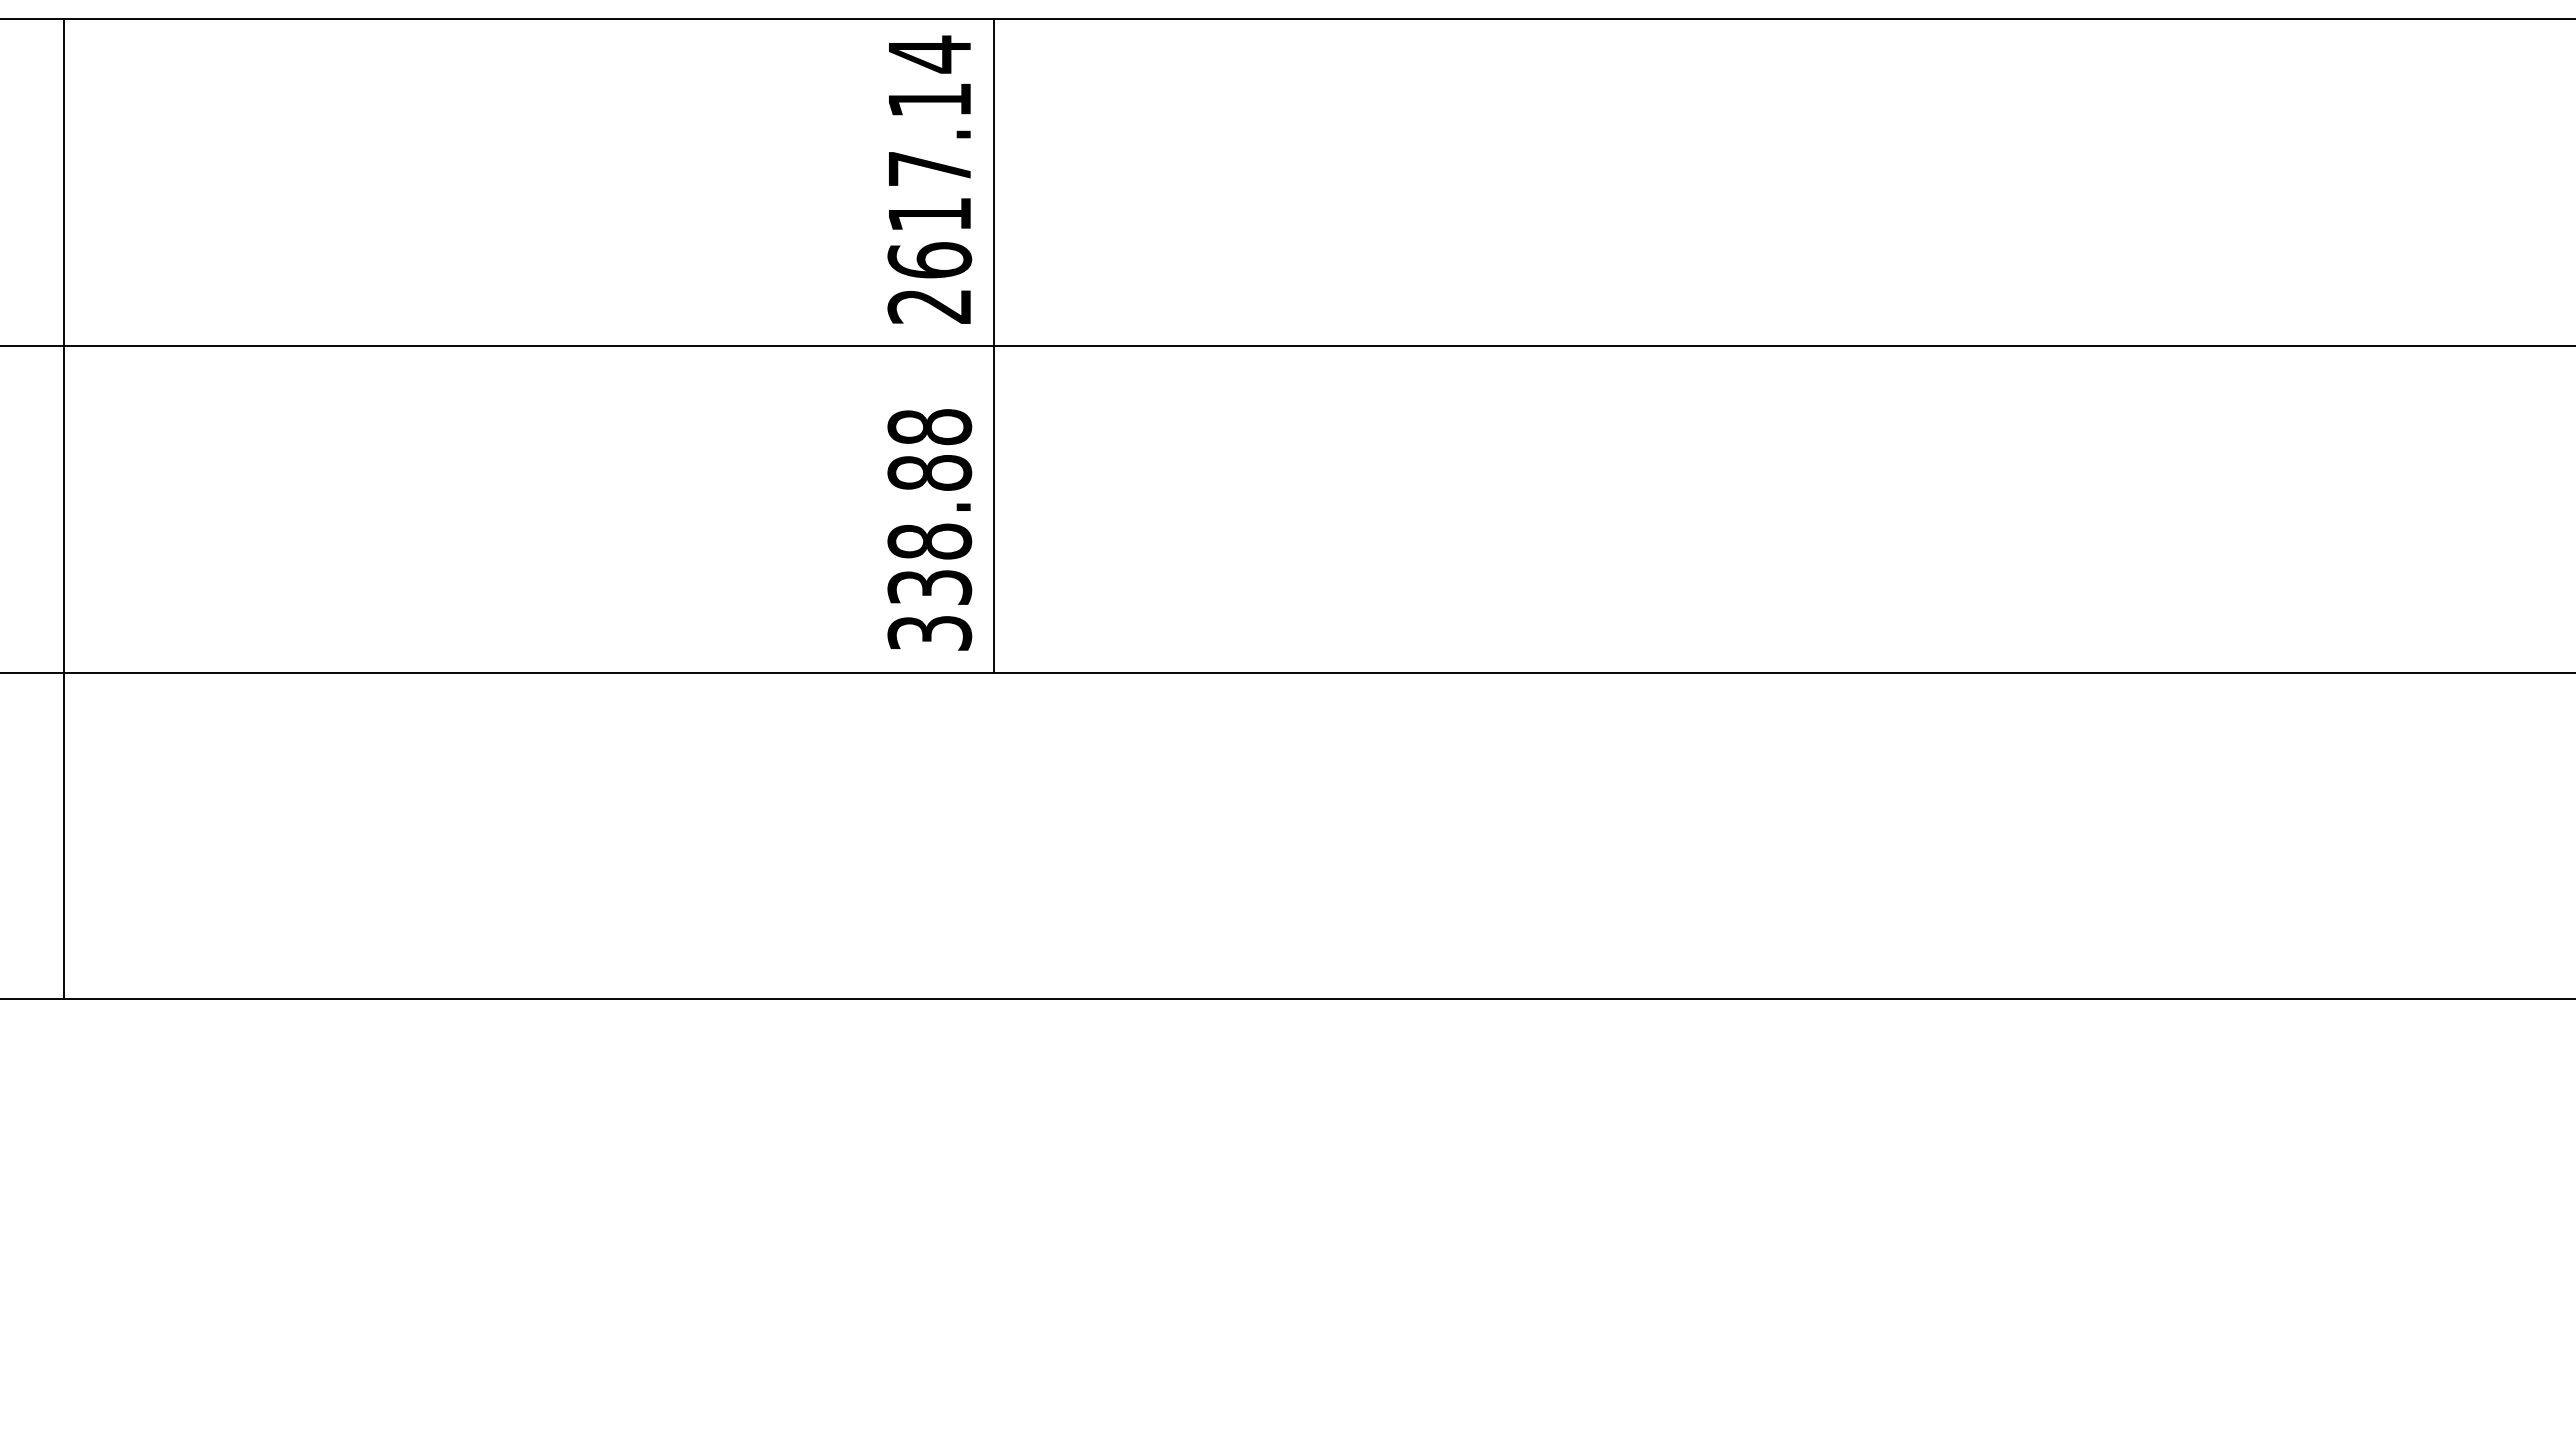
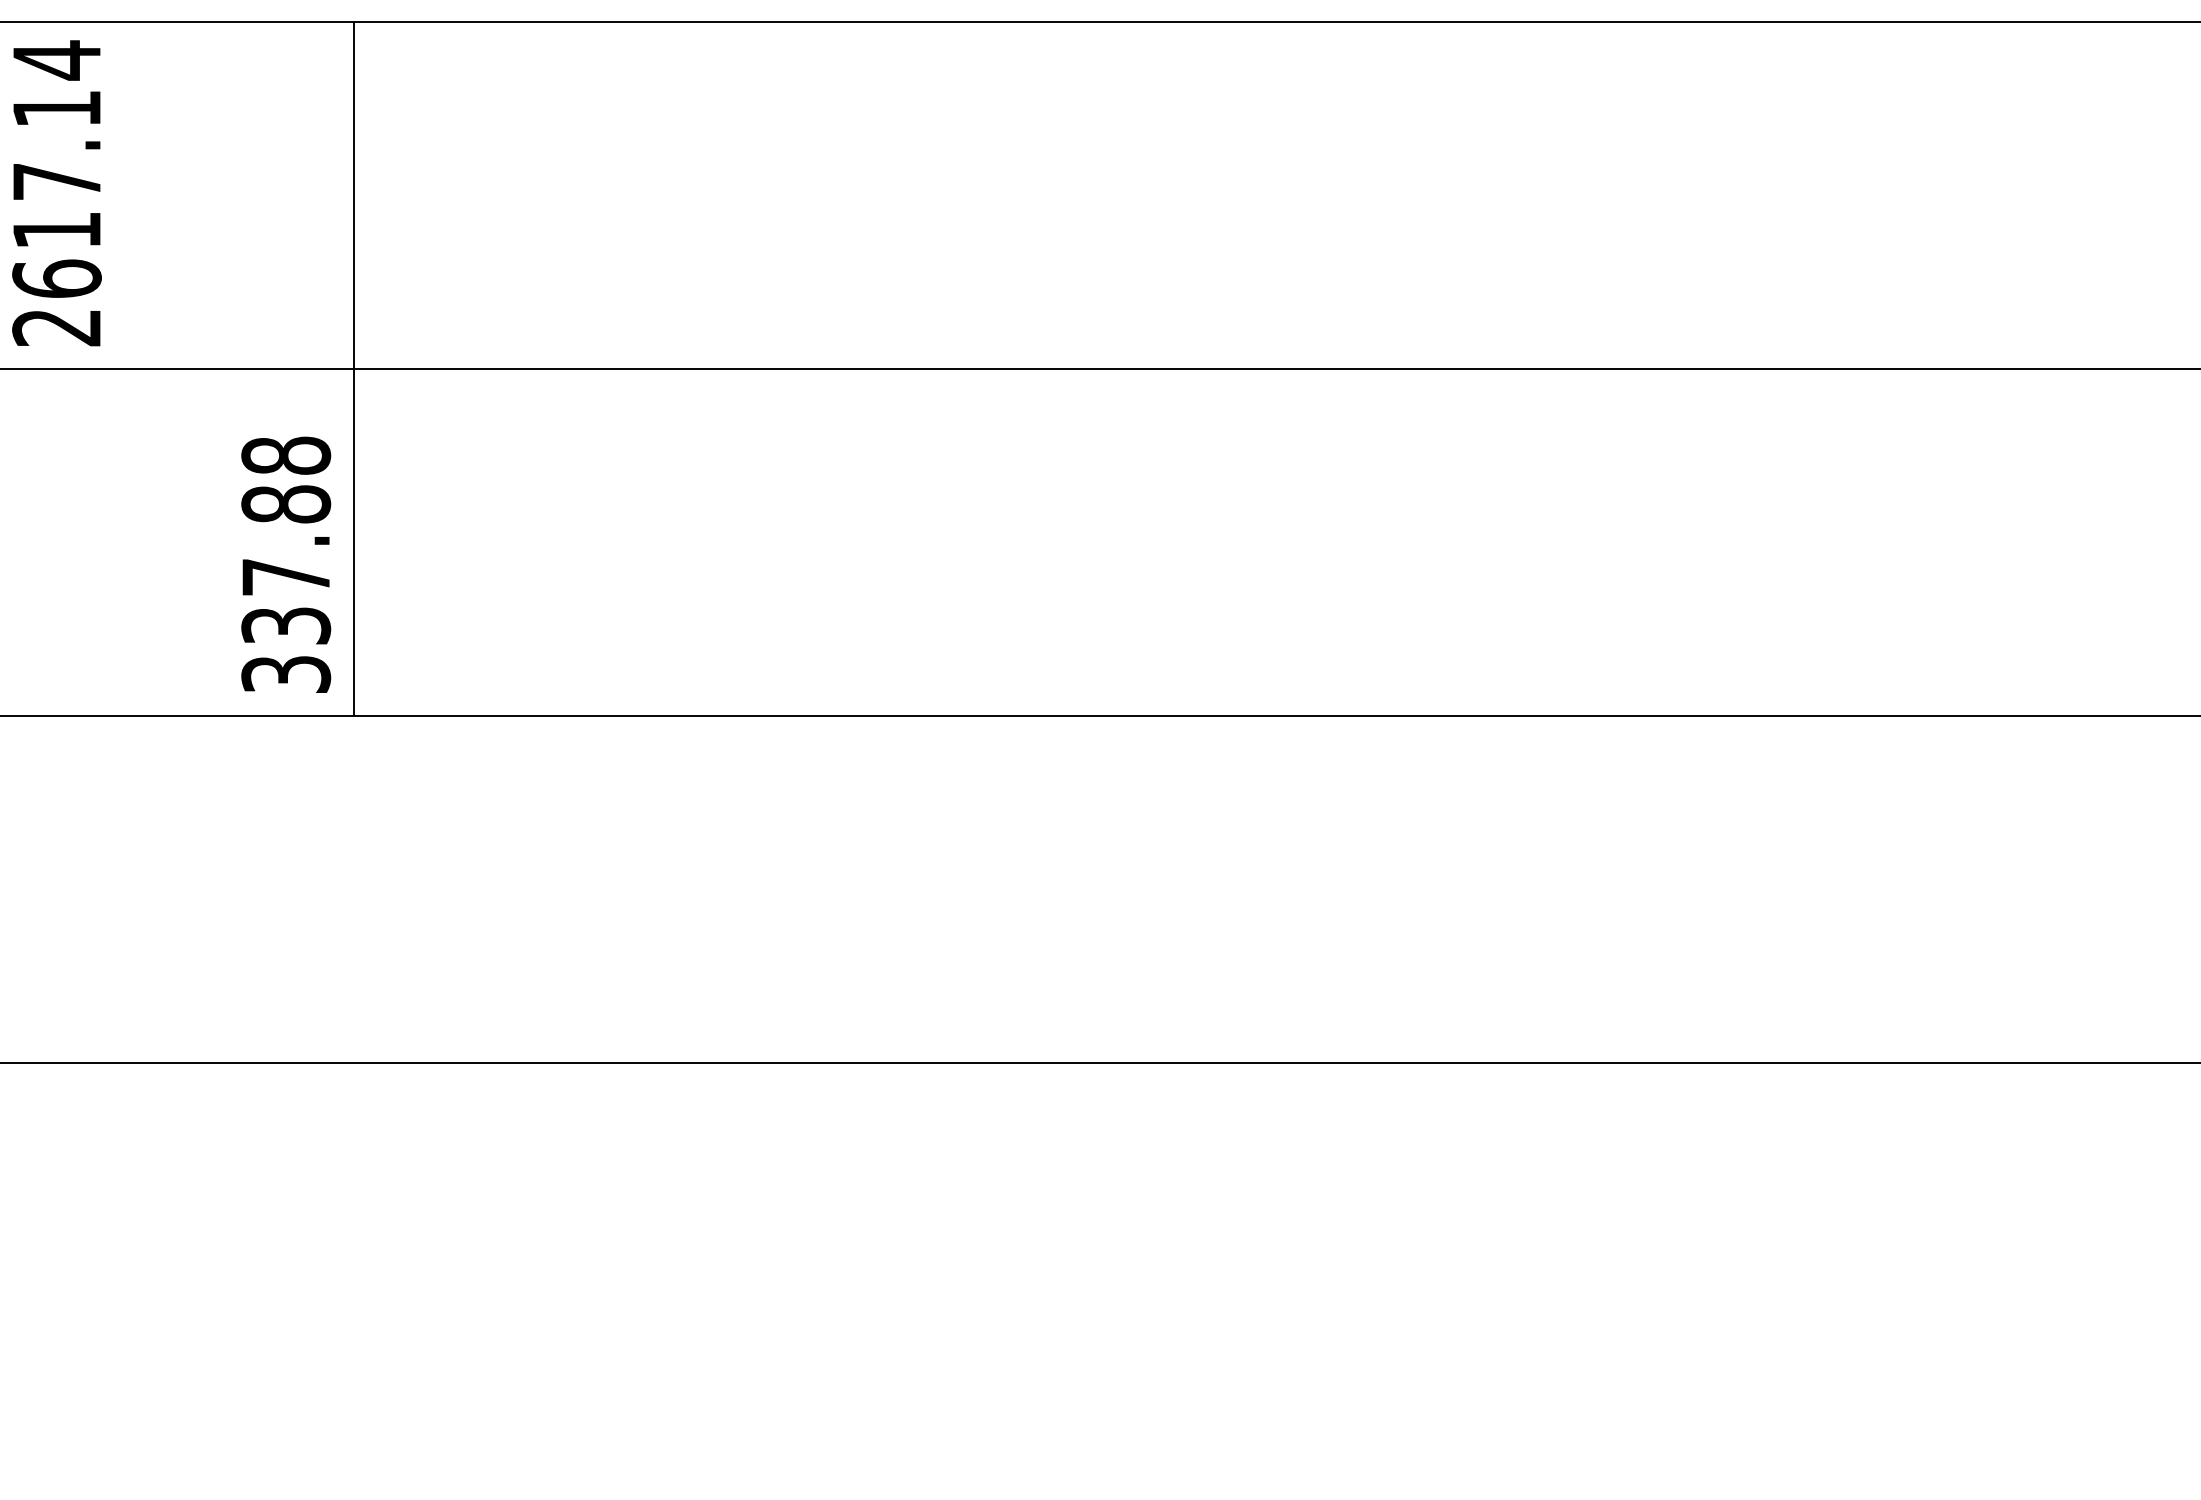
text: (929, 179) -> (56, 193), moved
text: (929, 541) -> (285, 577), 338.88 -> 337.88

